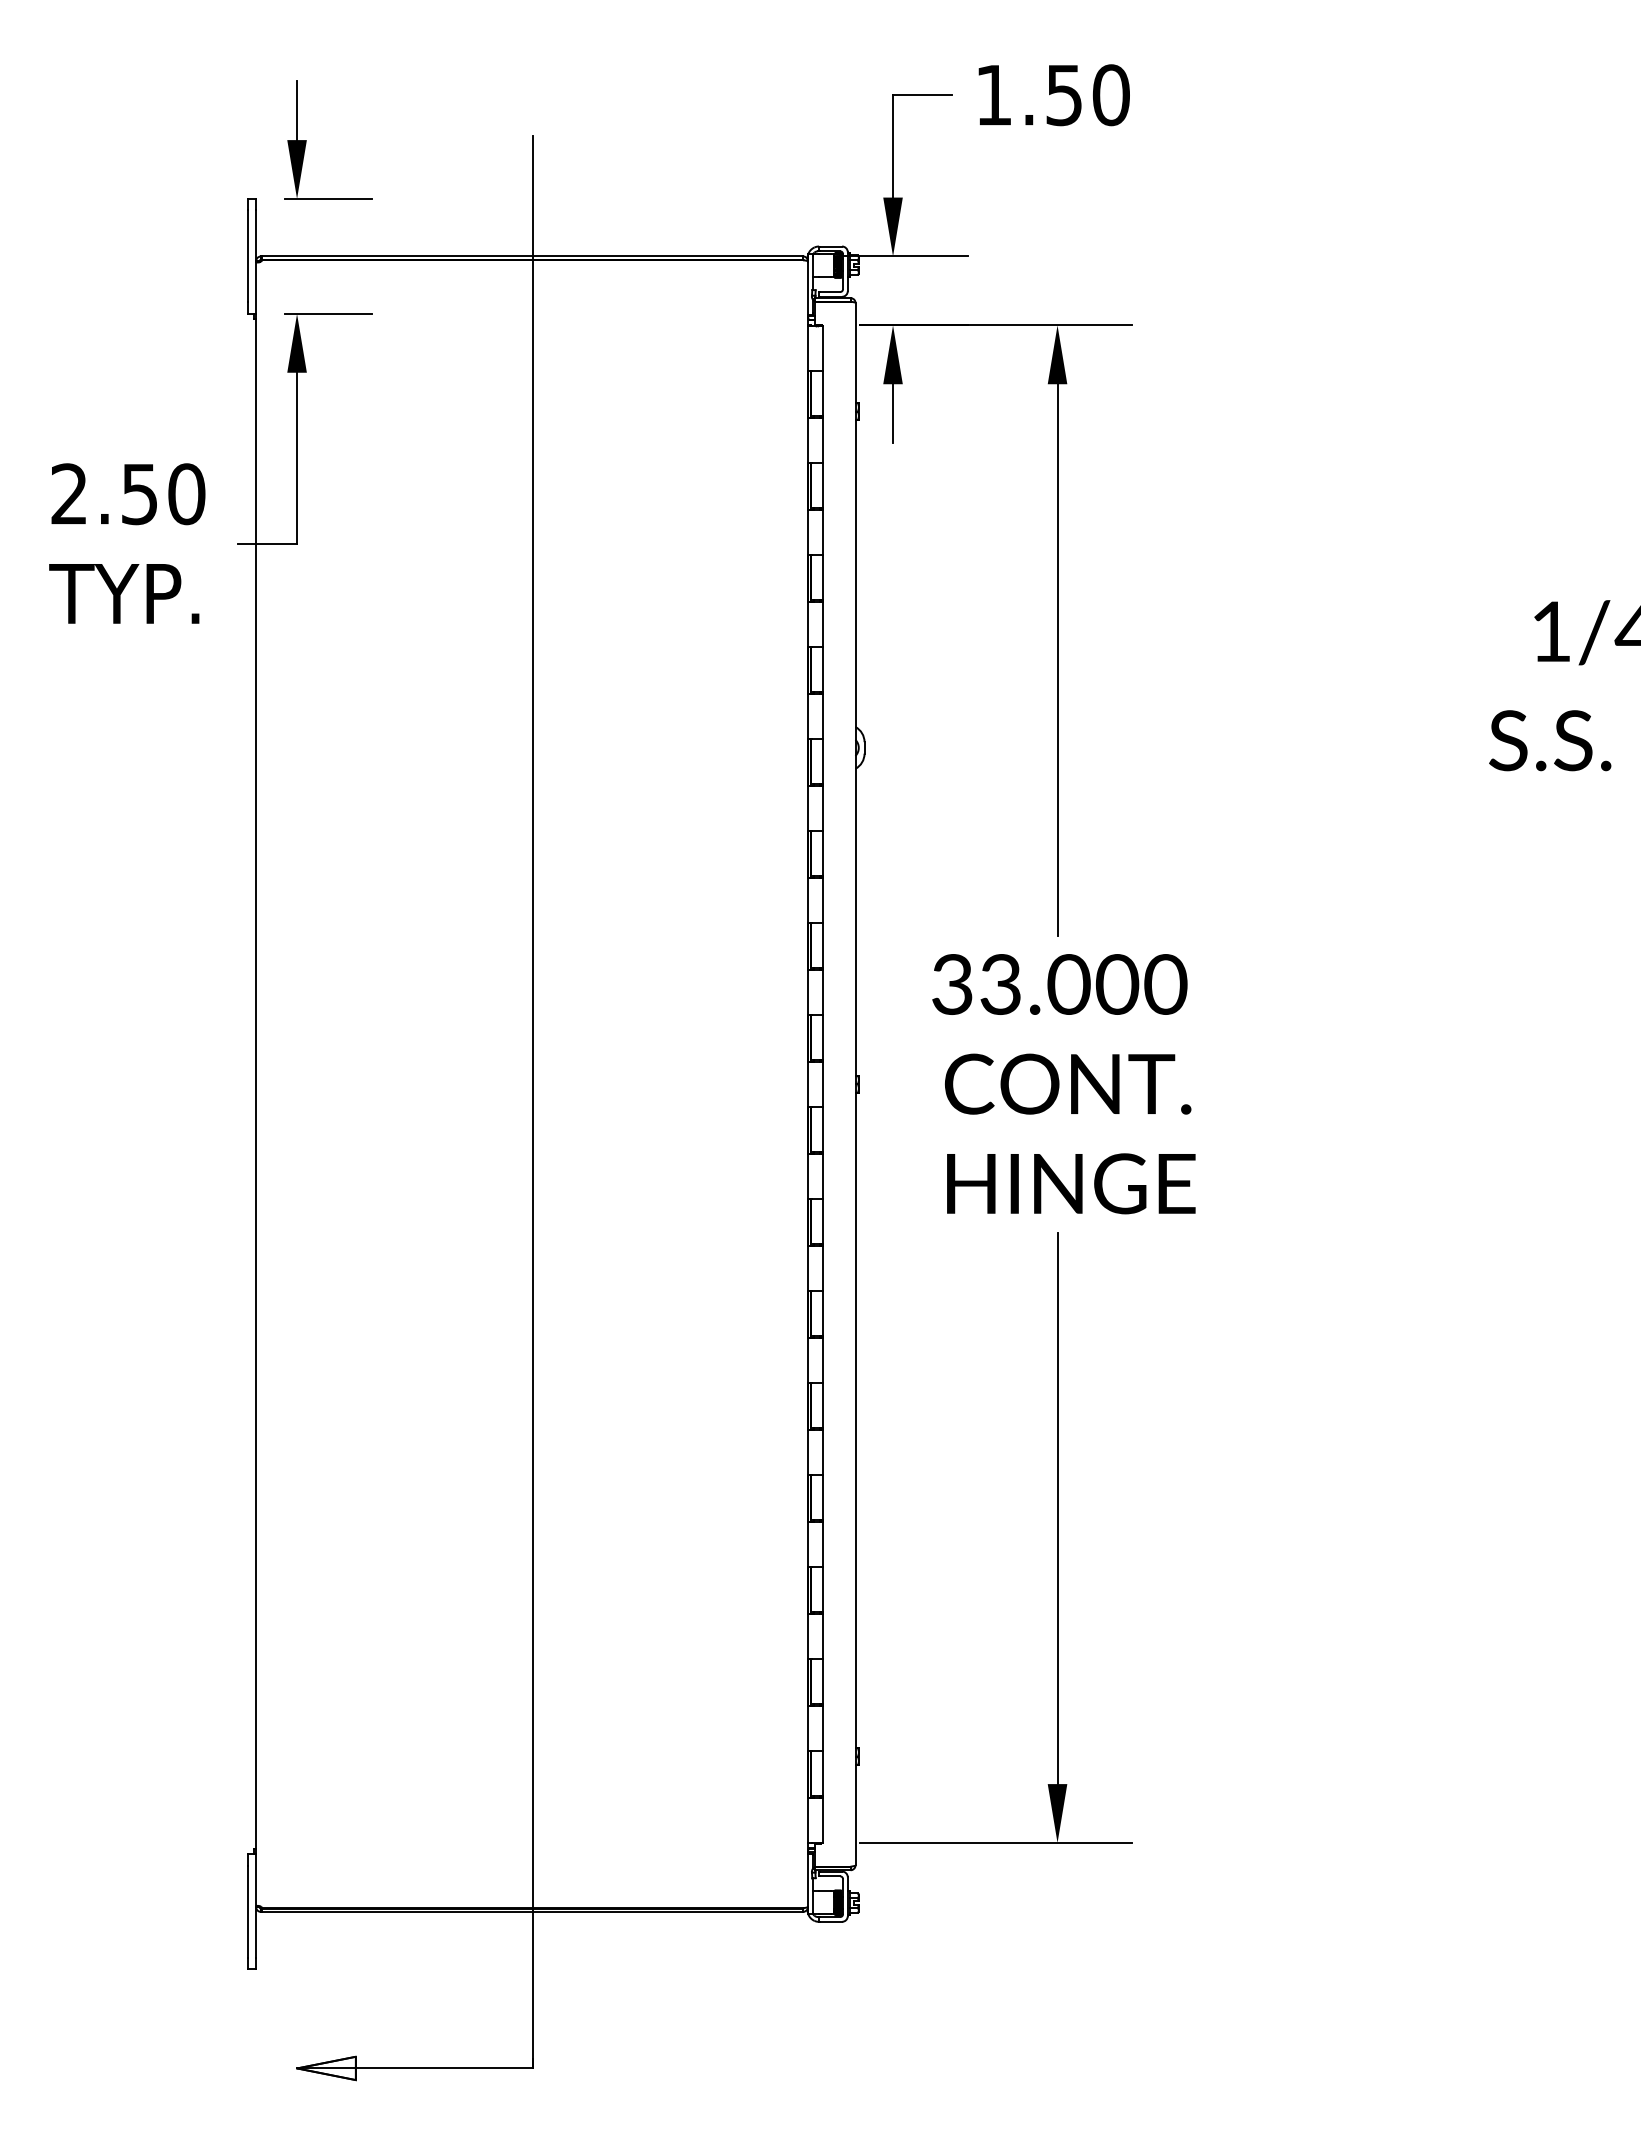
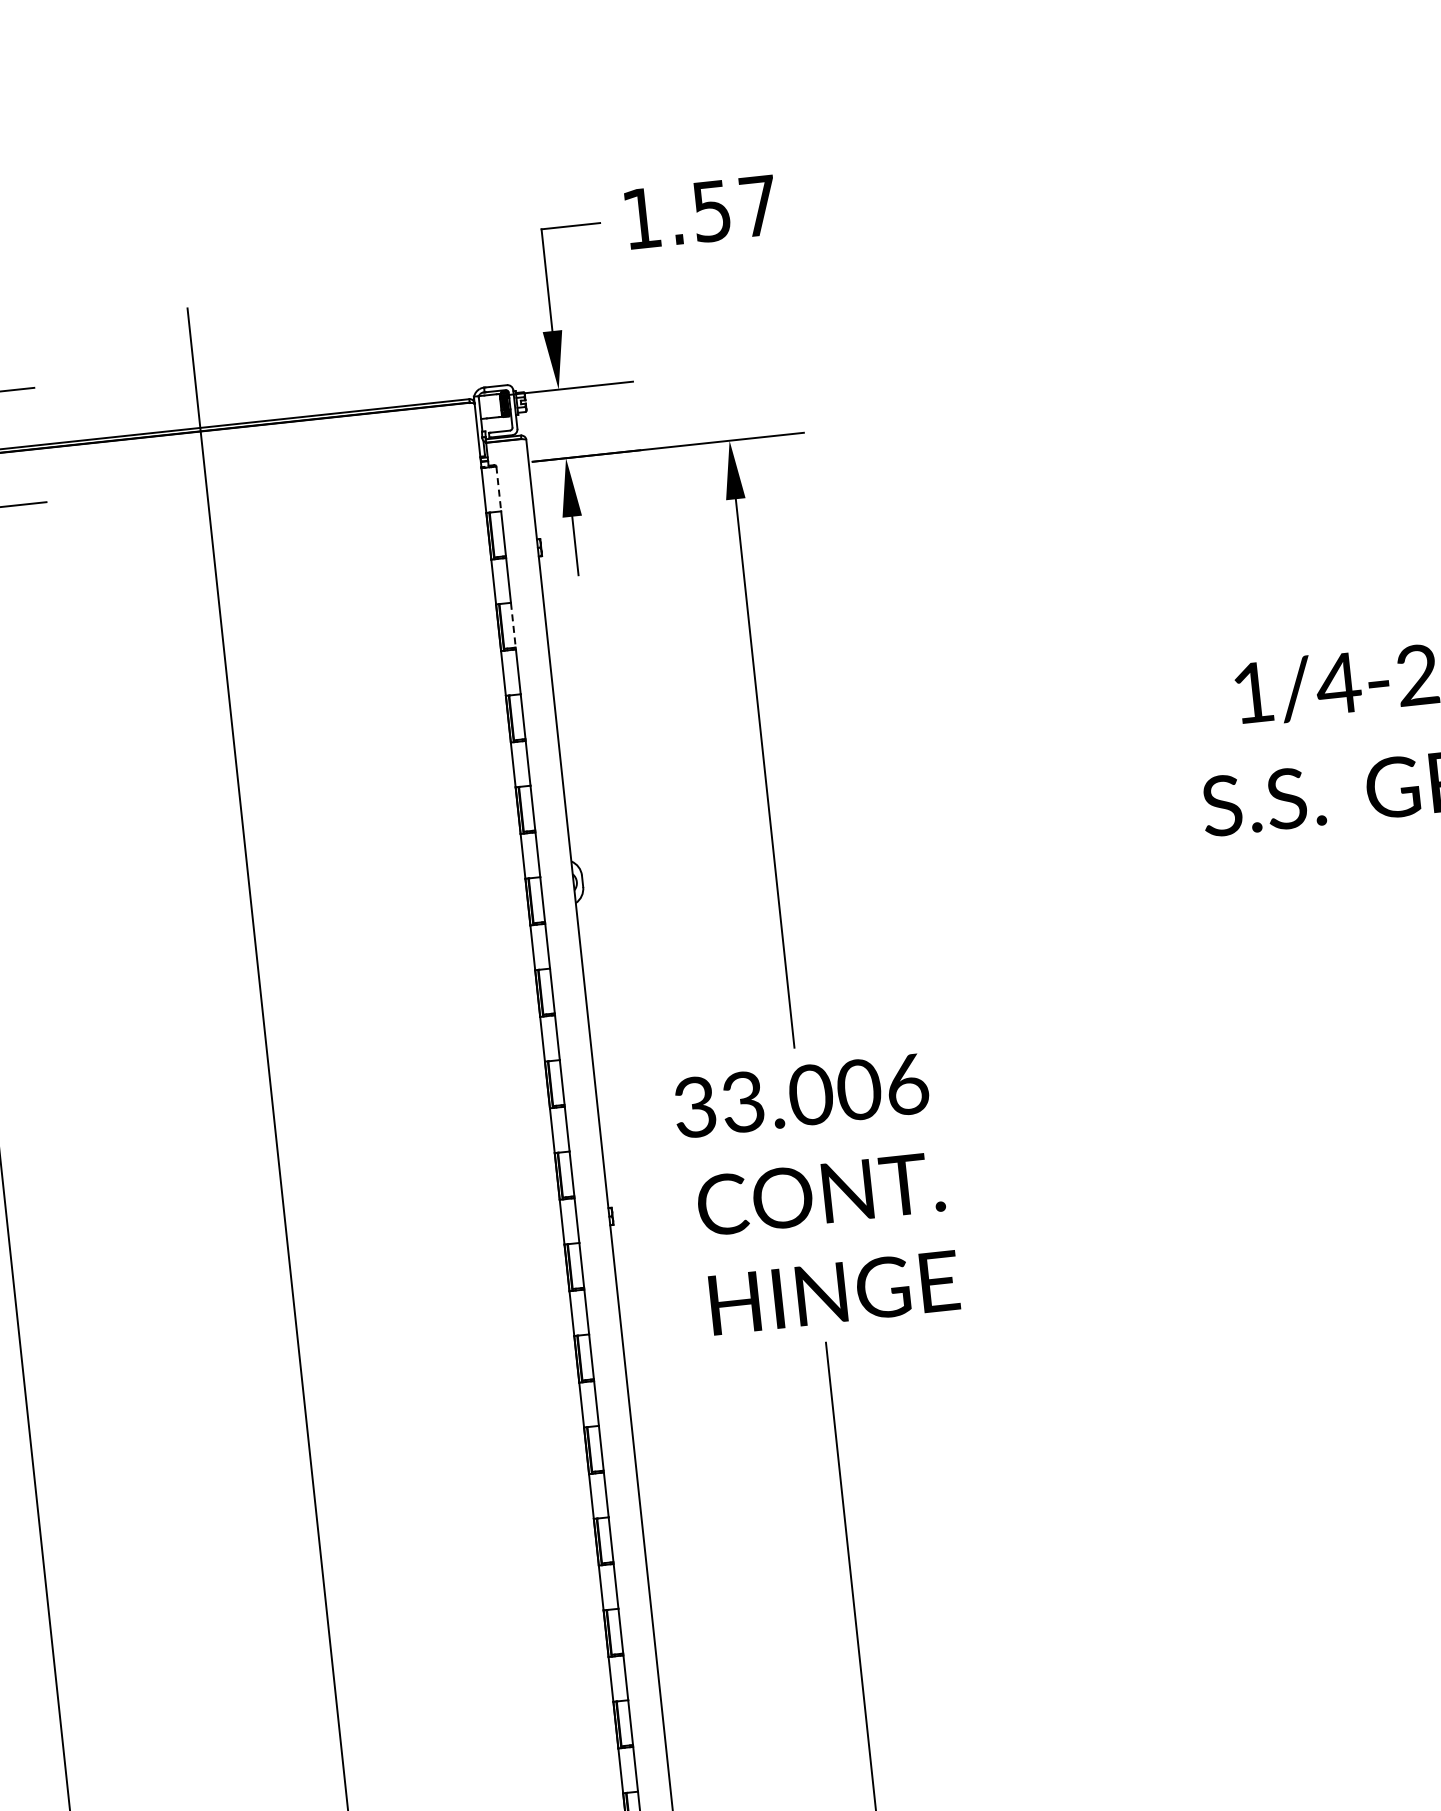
text: (1110, 95) -> (757, 206), 1.50 -> 1.57
line: (822, 348) -> (498, 488), solid -> dashed
line: (822, 485) -> (512, 624), solid -> dashed
text: (1165, 984) -> (906, 1084), 33.000 -> 33.006

